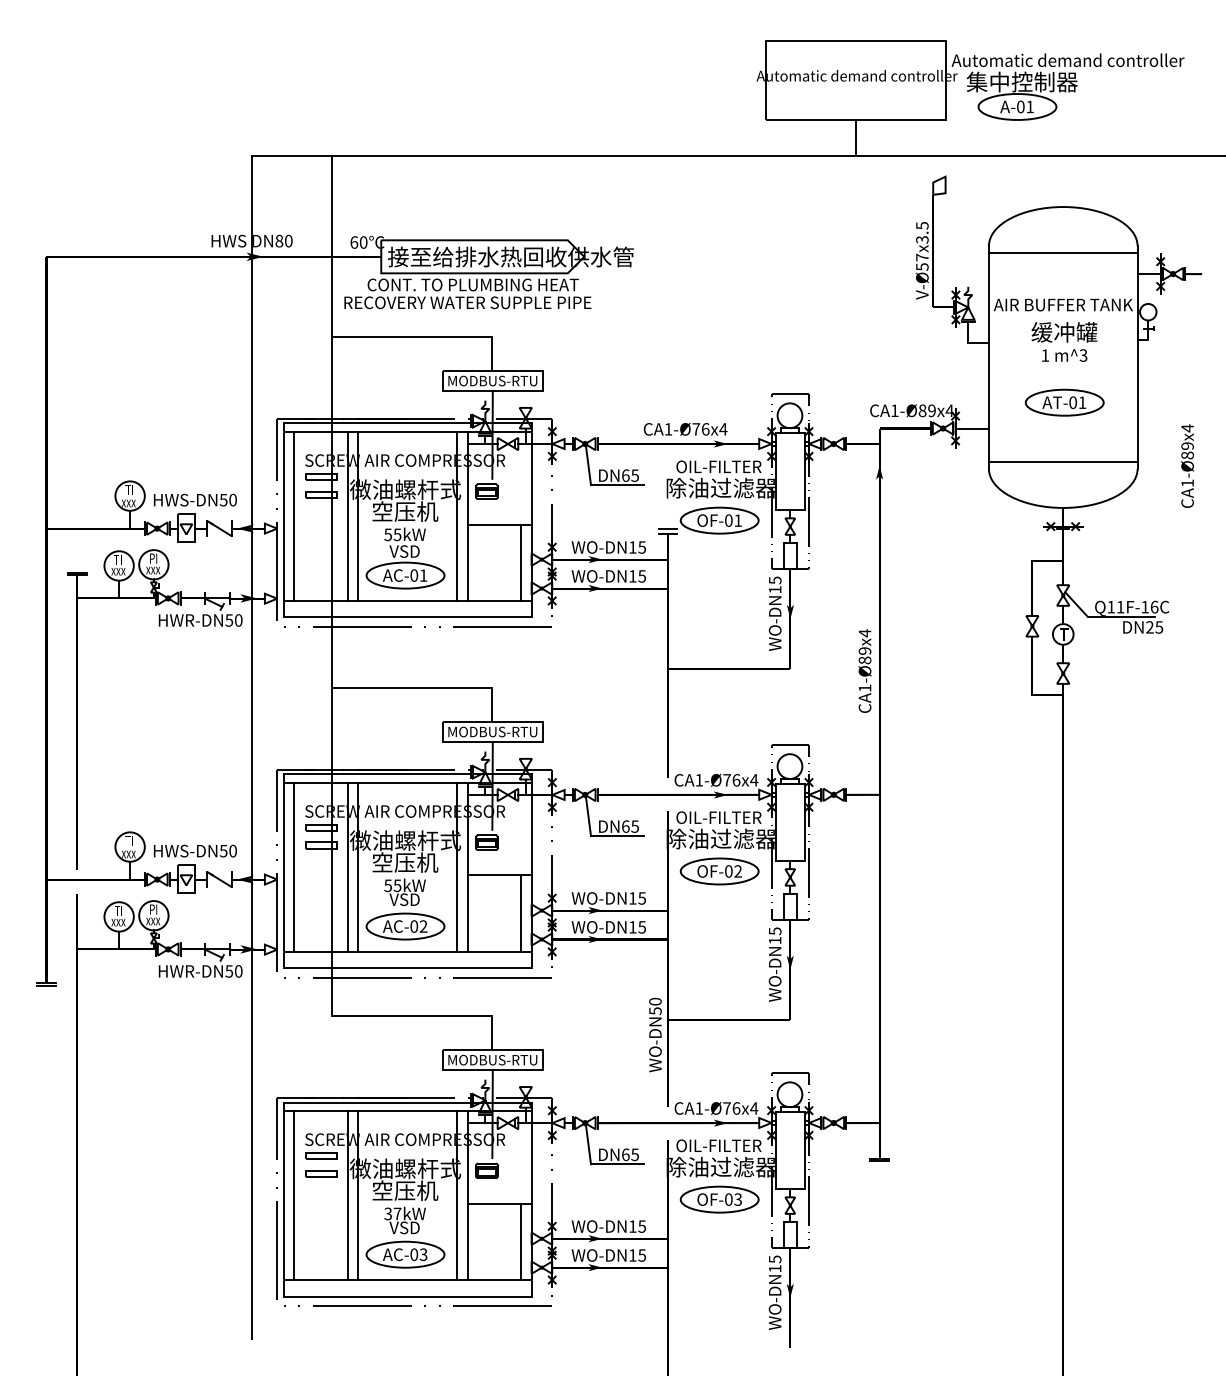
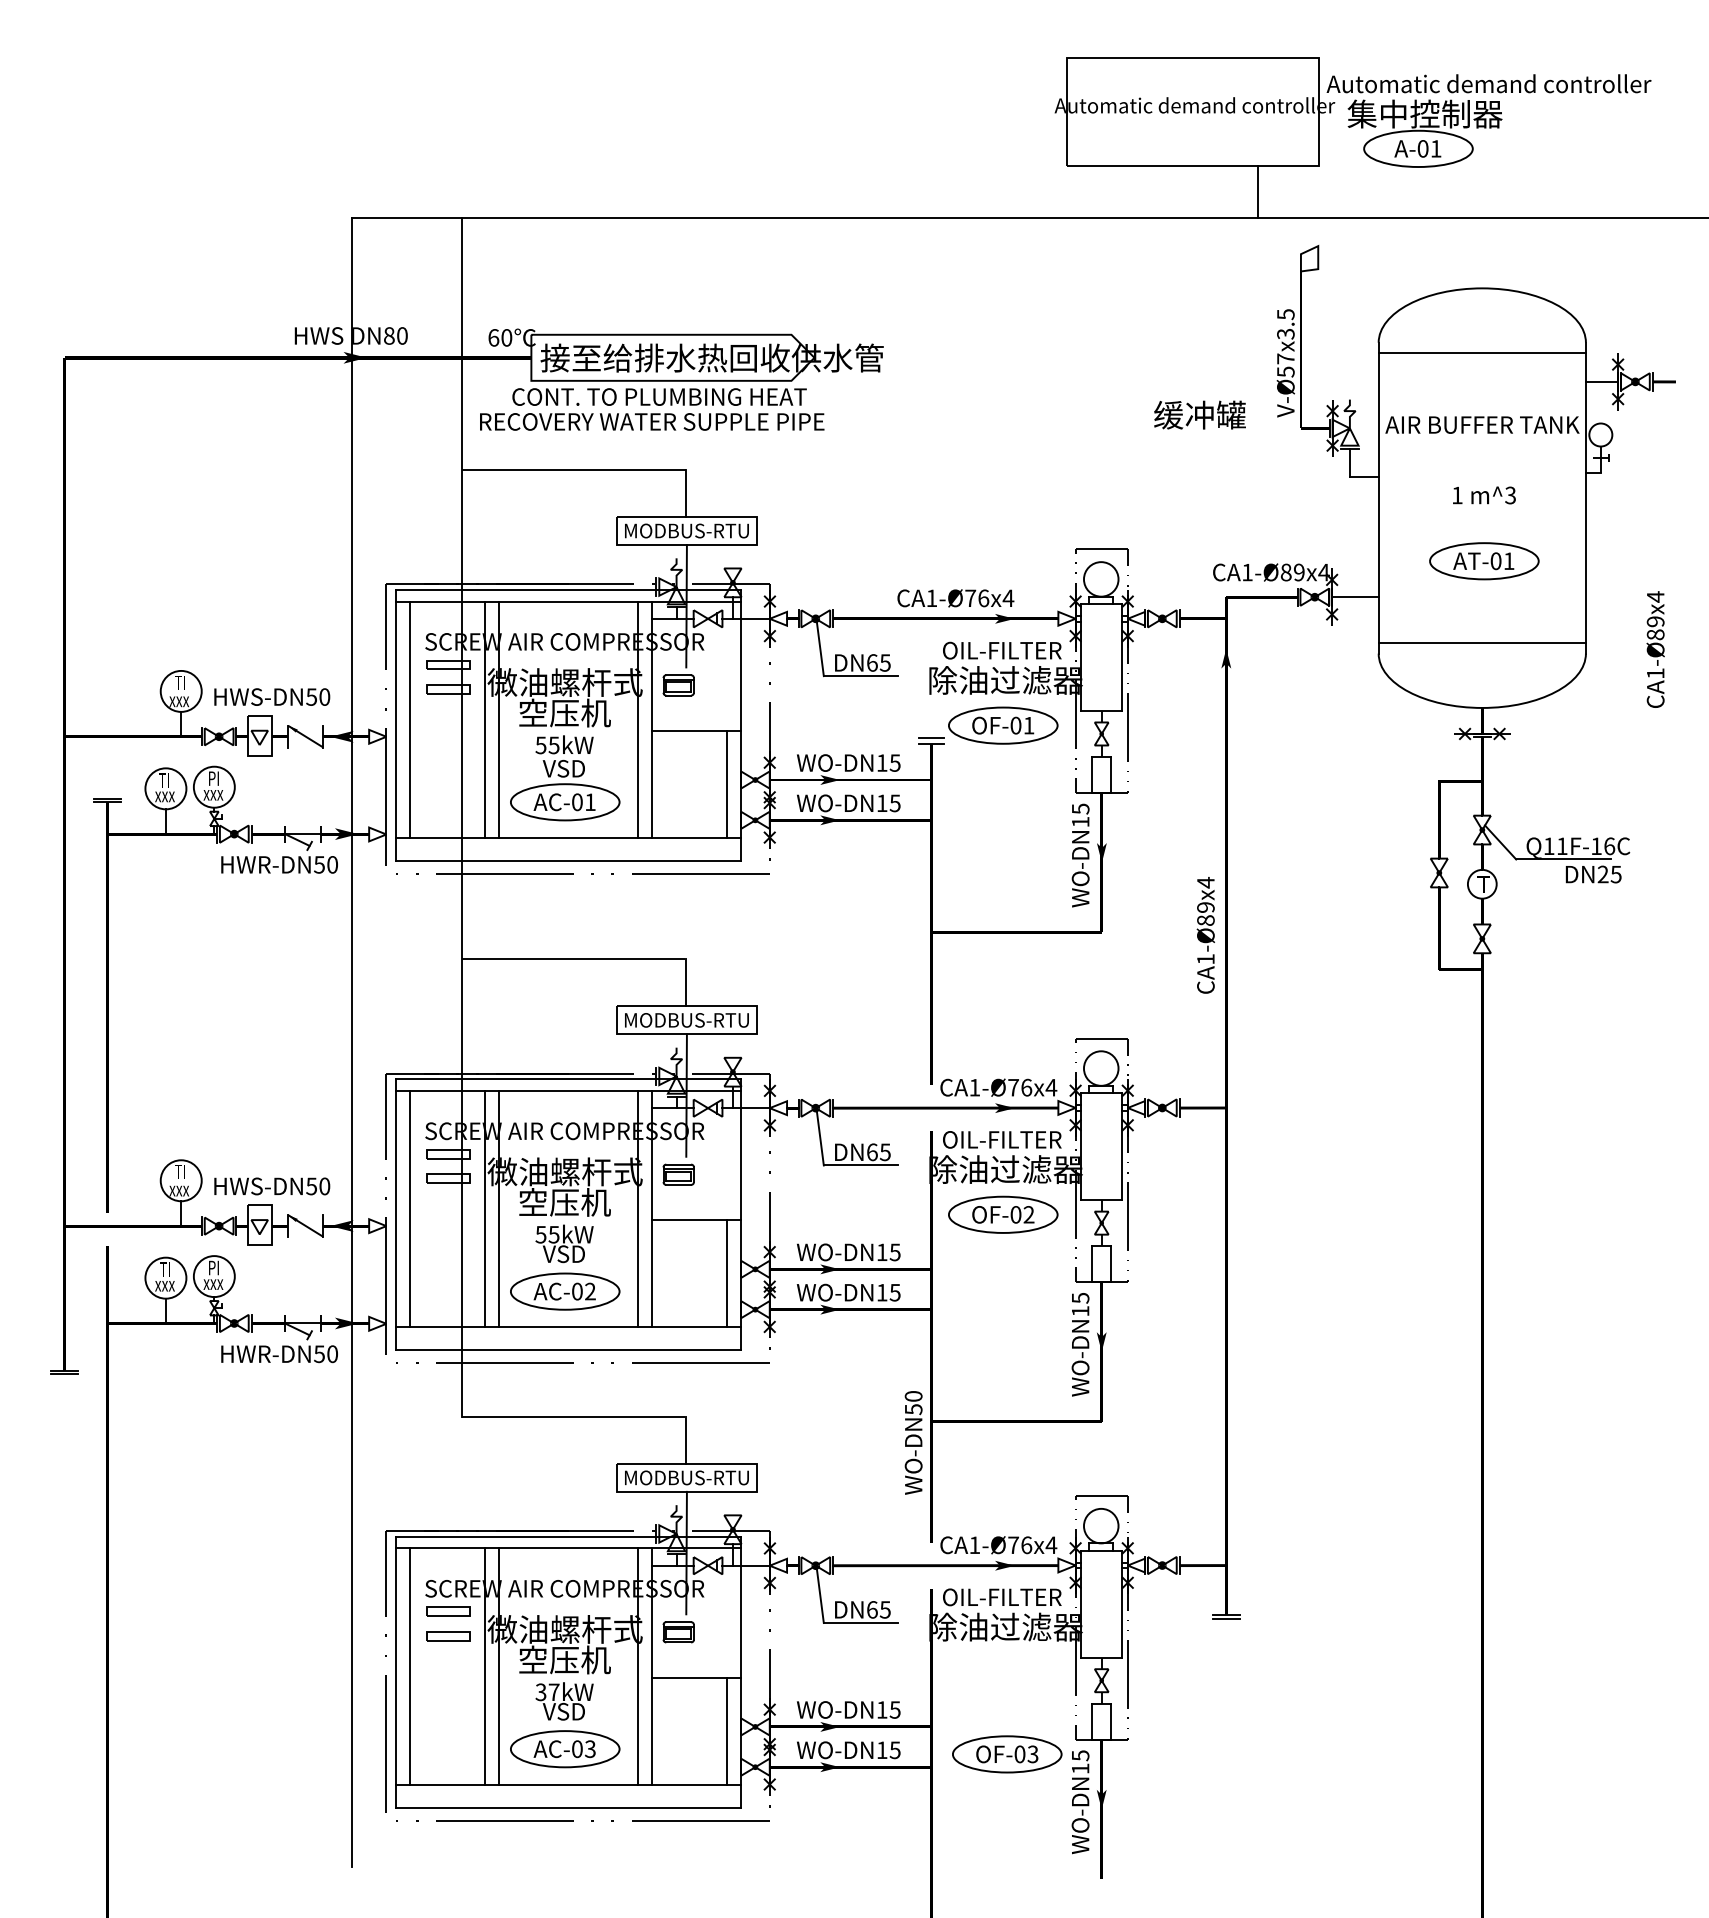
line: (855, 137) -> (1257, 191), moved
text: (1064, 331) -> (1199, 414), moved
part: (719, 1199) -> (1007, 1754), moved

